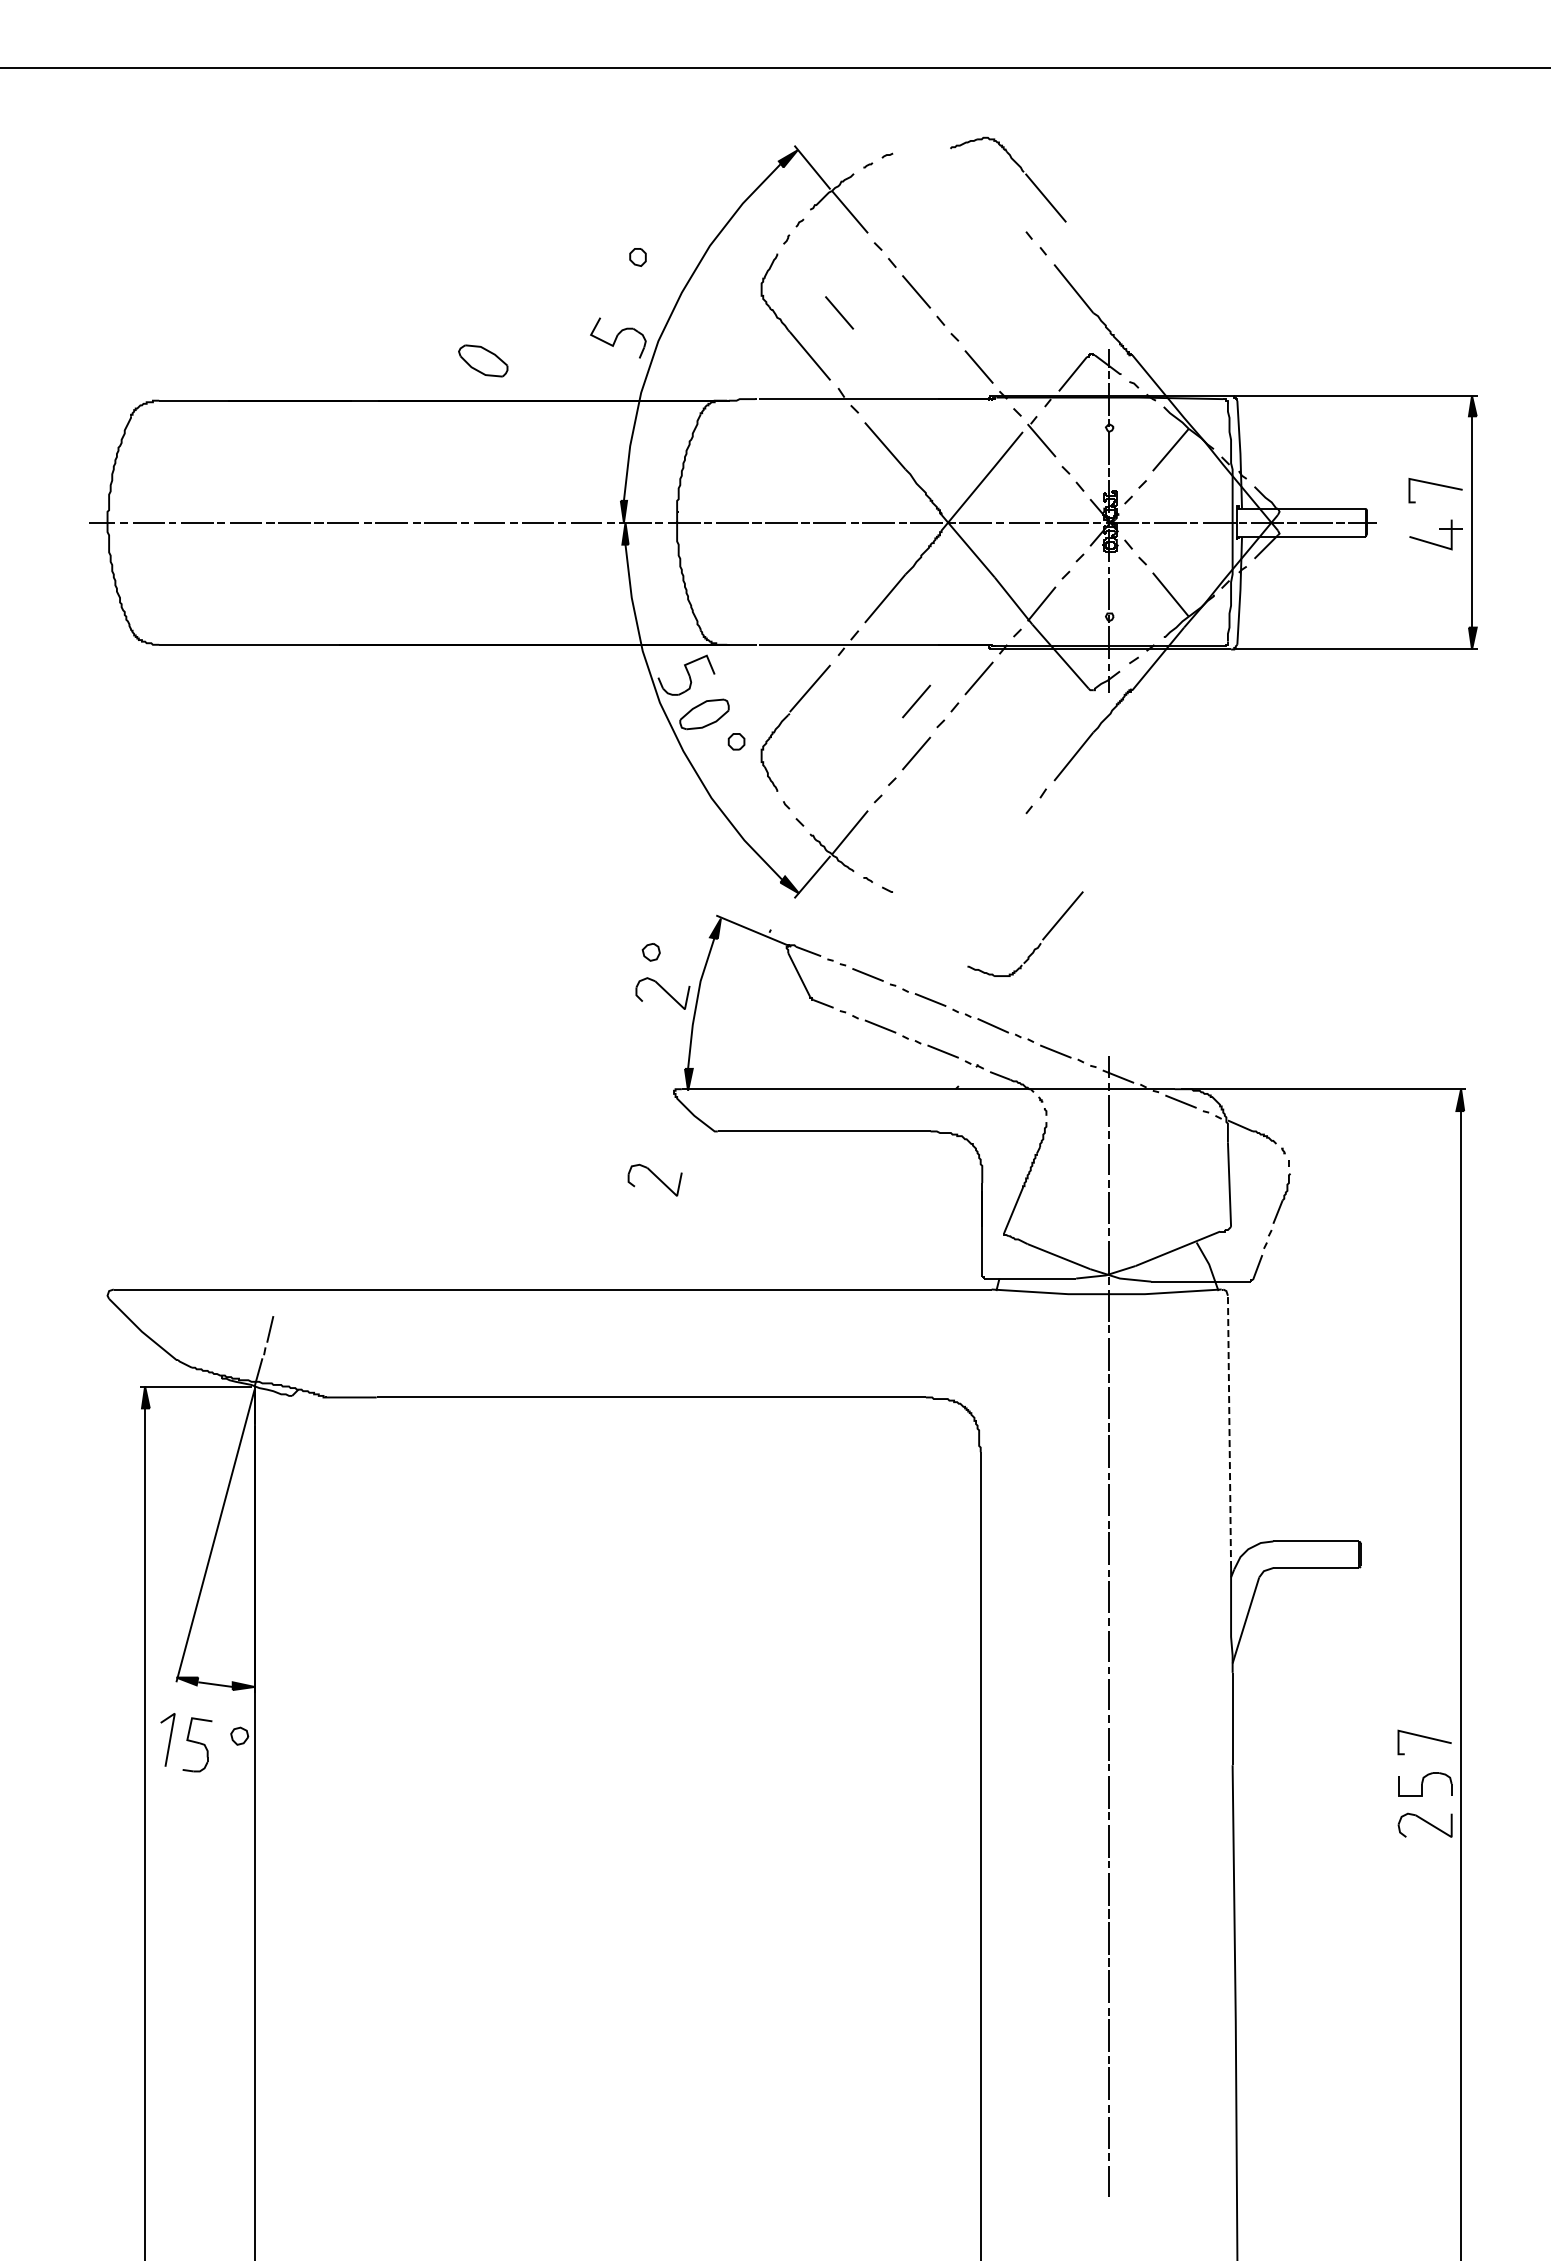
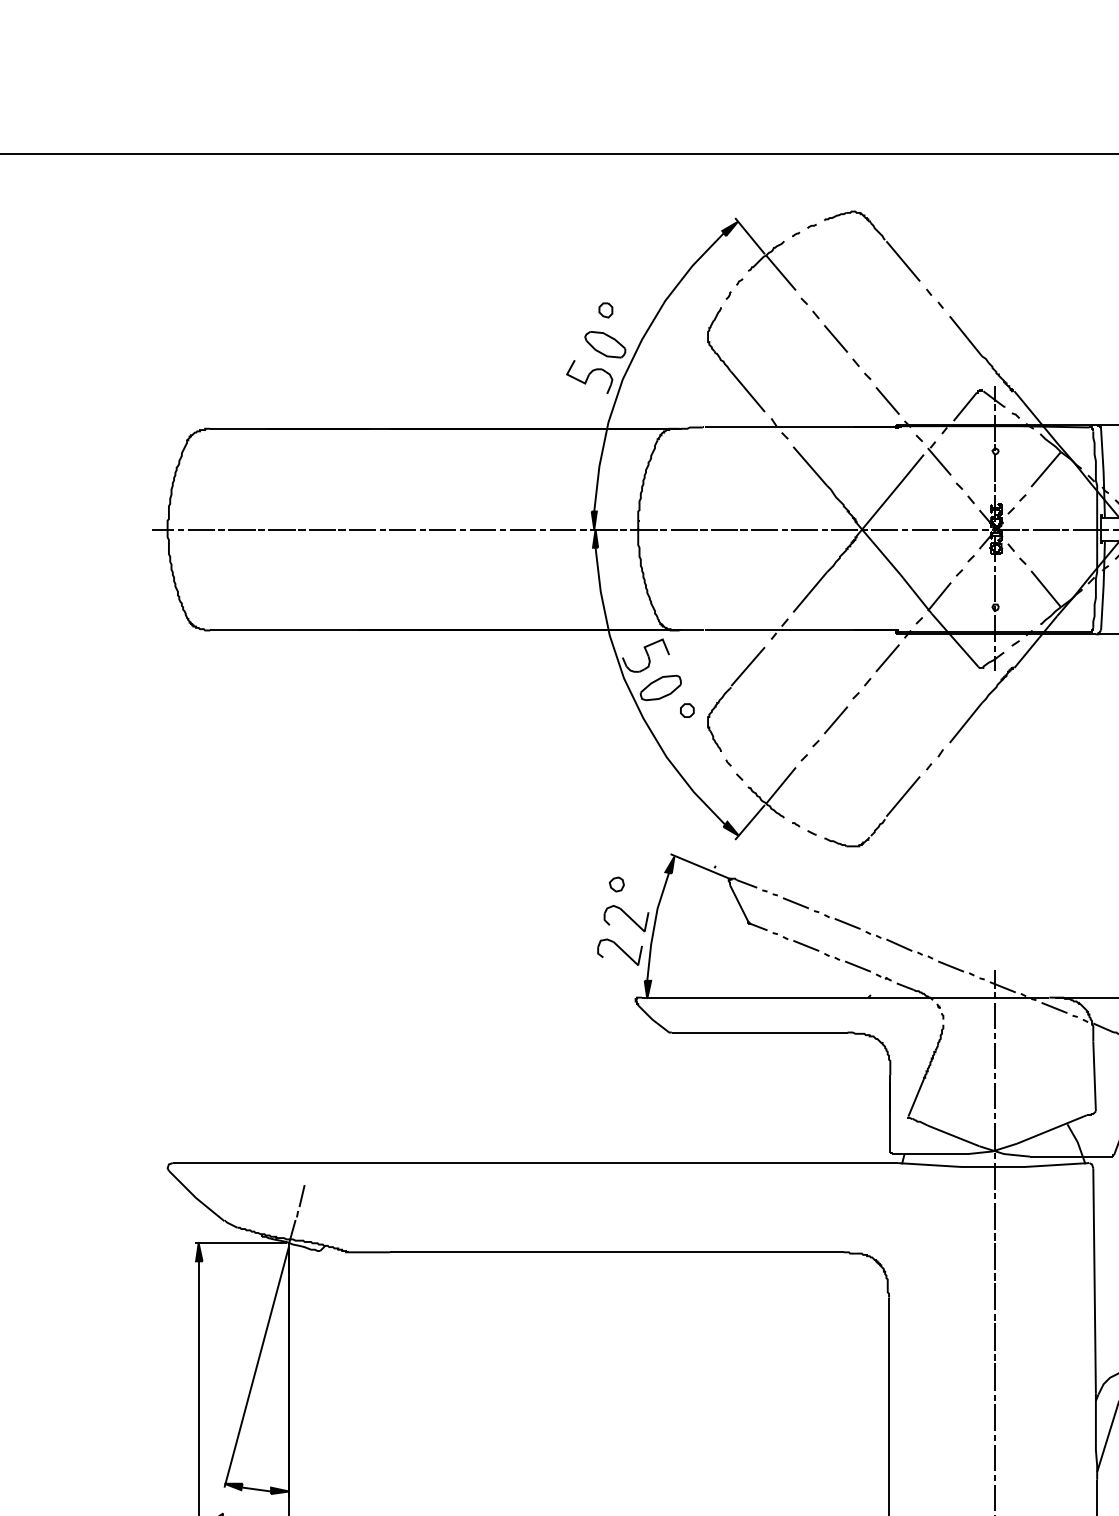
part: (1021, 171) -> (883, 239), moved
line: (839, 312) -> (772, 355), removed
part: (483, 360) -> (605, 344), moved
line: (916, 701) -> (835, 677), removed
part: (1039, 943) -> (883, 819), moved
part: (654, 1179) -> (619, 951), moved
line: (1229, 1431) -> (1094, 1280), dashed -> solid

